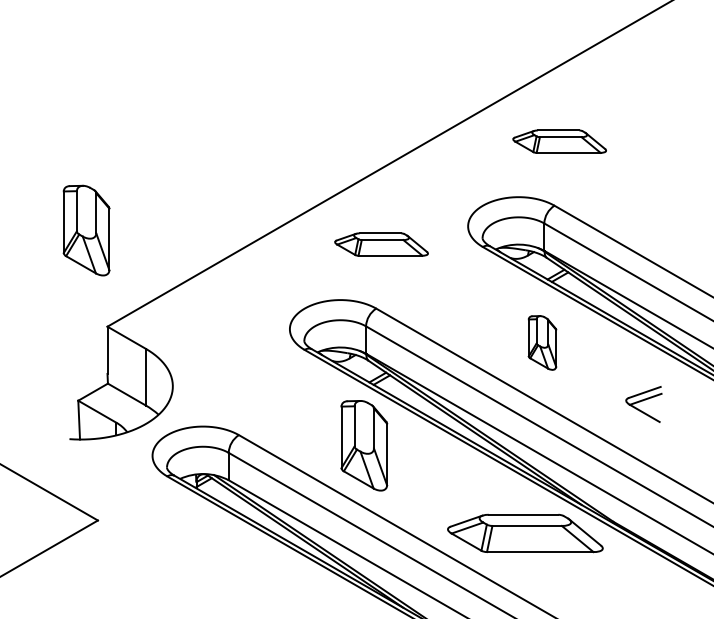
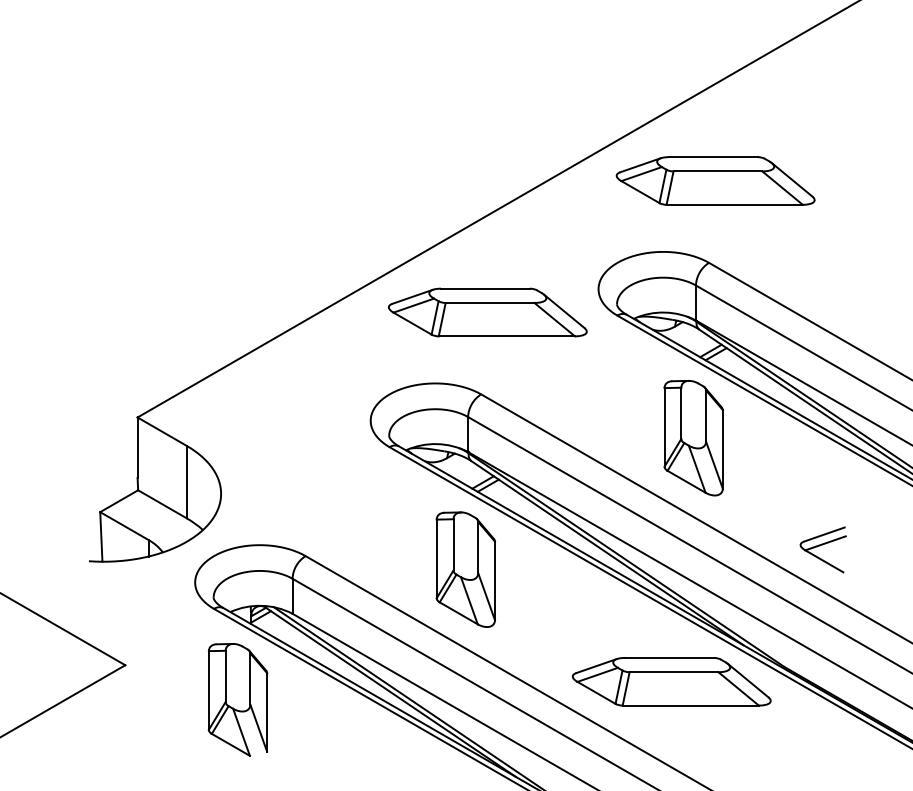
part: (559, 141) -> (715, 180), size x1.67
part: (86, 230) -> (110, 294), removed
part: (381, 244) -> (487, 312), size x1.67
part: (542, 343) -> (693, 438), size x1.67
part: (643, 404) -> (822, 549), moved
part: (185, 547) -> (237, 699), added

